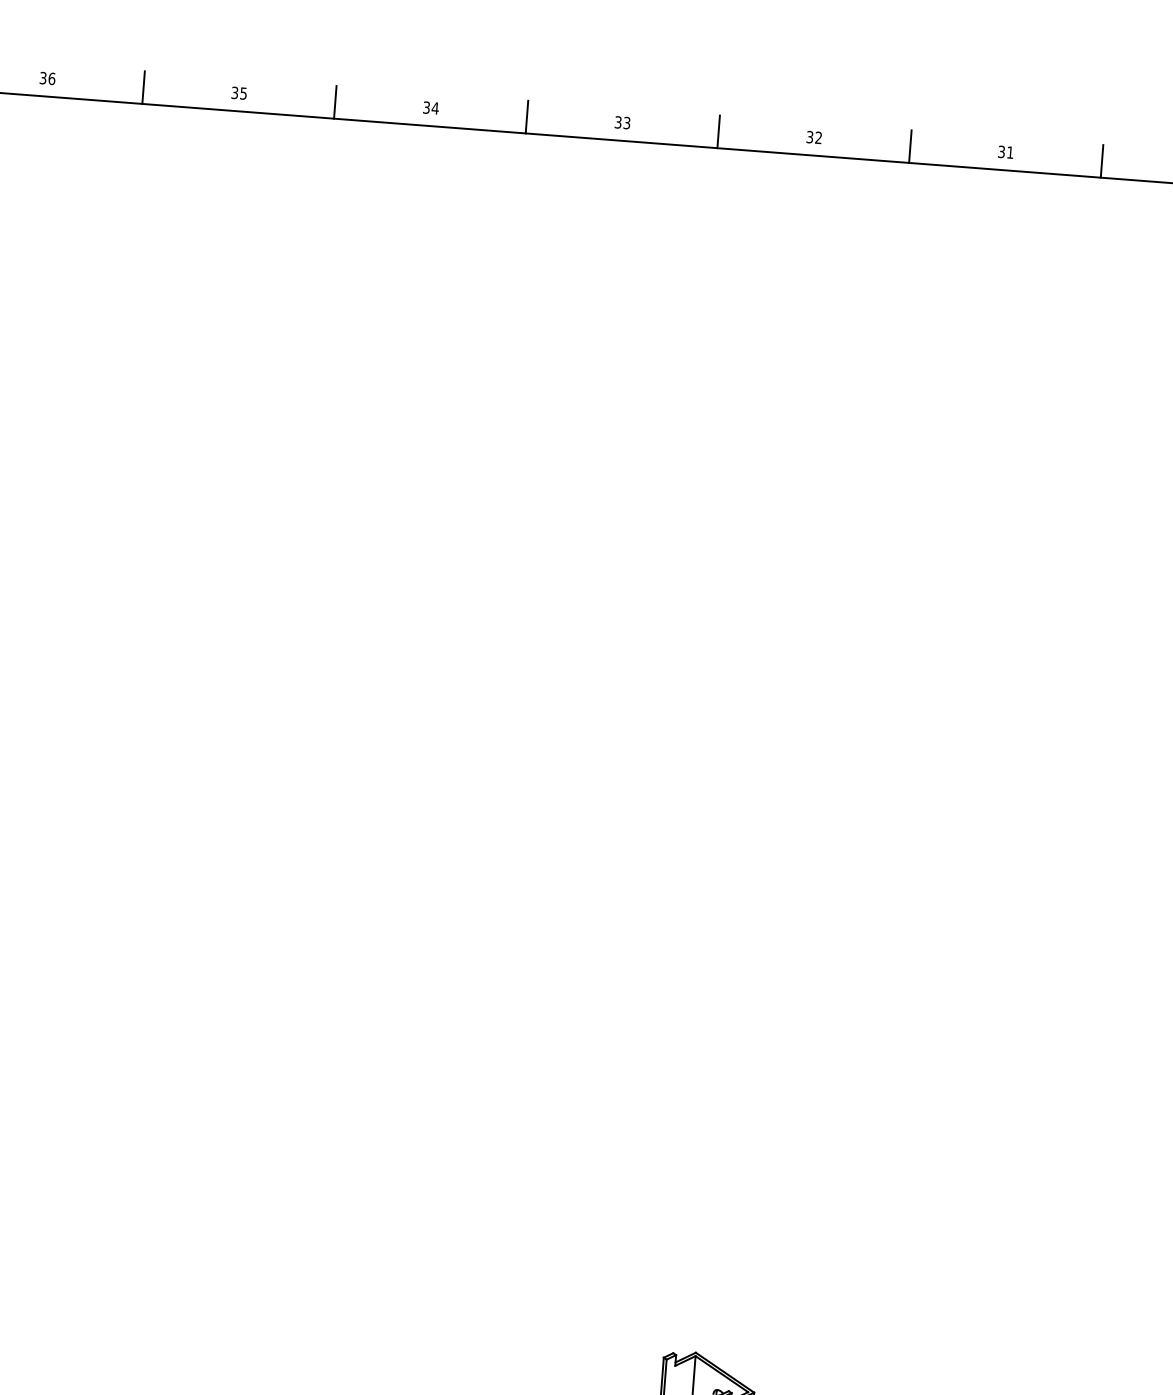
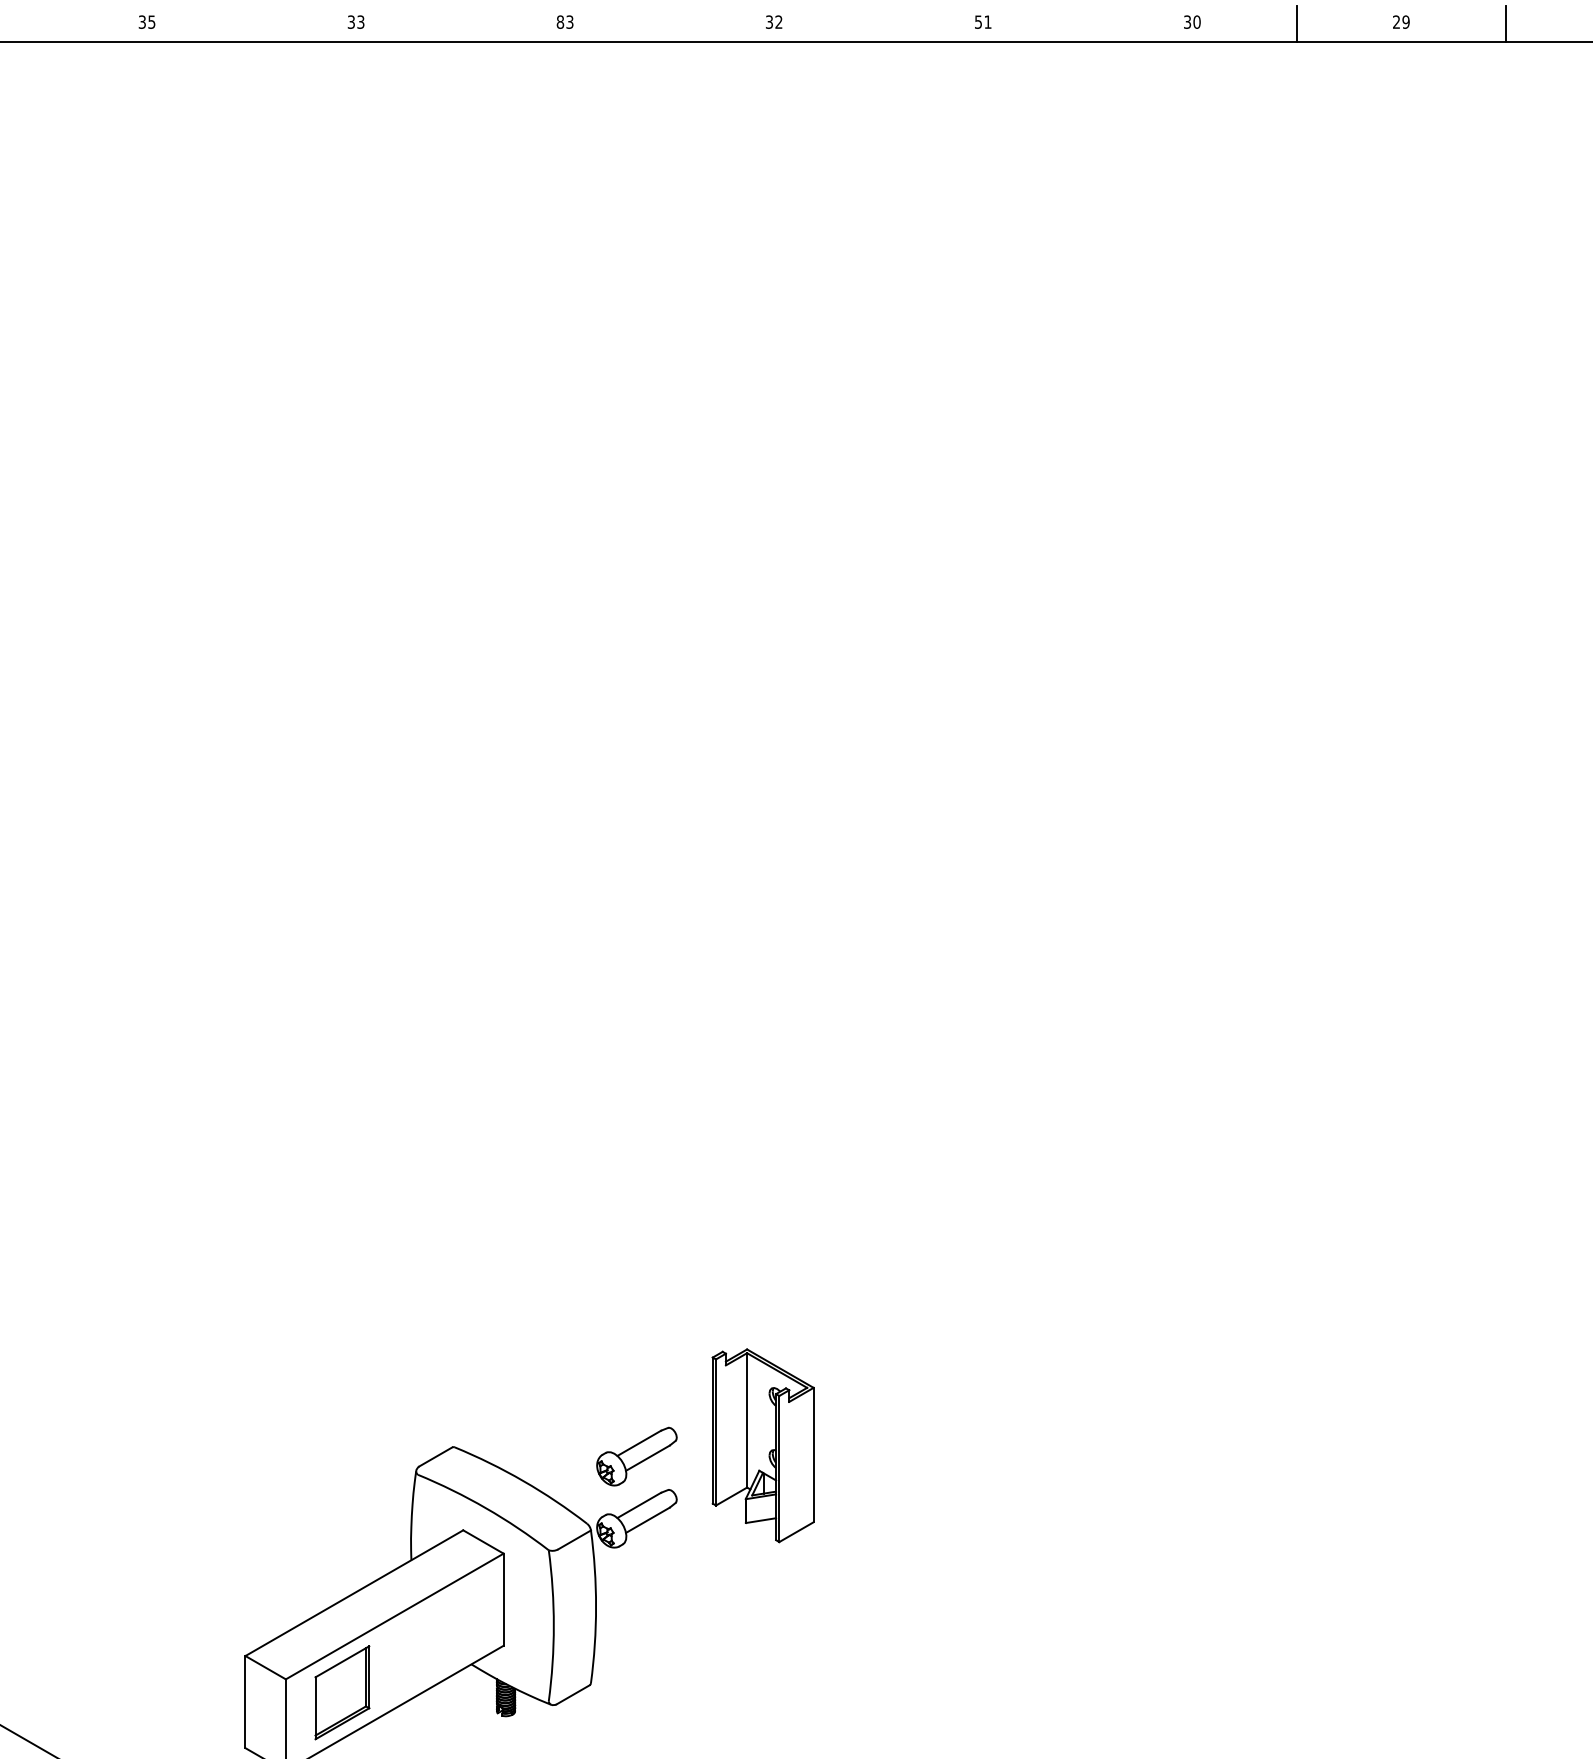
line: (143, 87) -> (42, 23), removed
line: (334, 101) -> (251, 23), removed
text: (435, 107) -> (360, 21), 34 -> 33
line: (526, 116) -> (460, 23), removed
text: (618, 121) -> (560, 21), 33 -> 83
line: (719, 131) -> (670, 23), removed
line: (910, 146) -> (879, 23), removed
text: (1001, 151) -> (978, 21), 31 -> 51
line: (1102, 160) -> (1088, 23), removed

